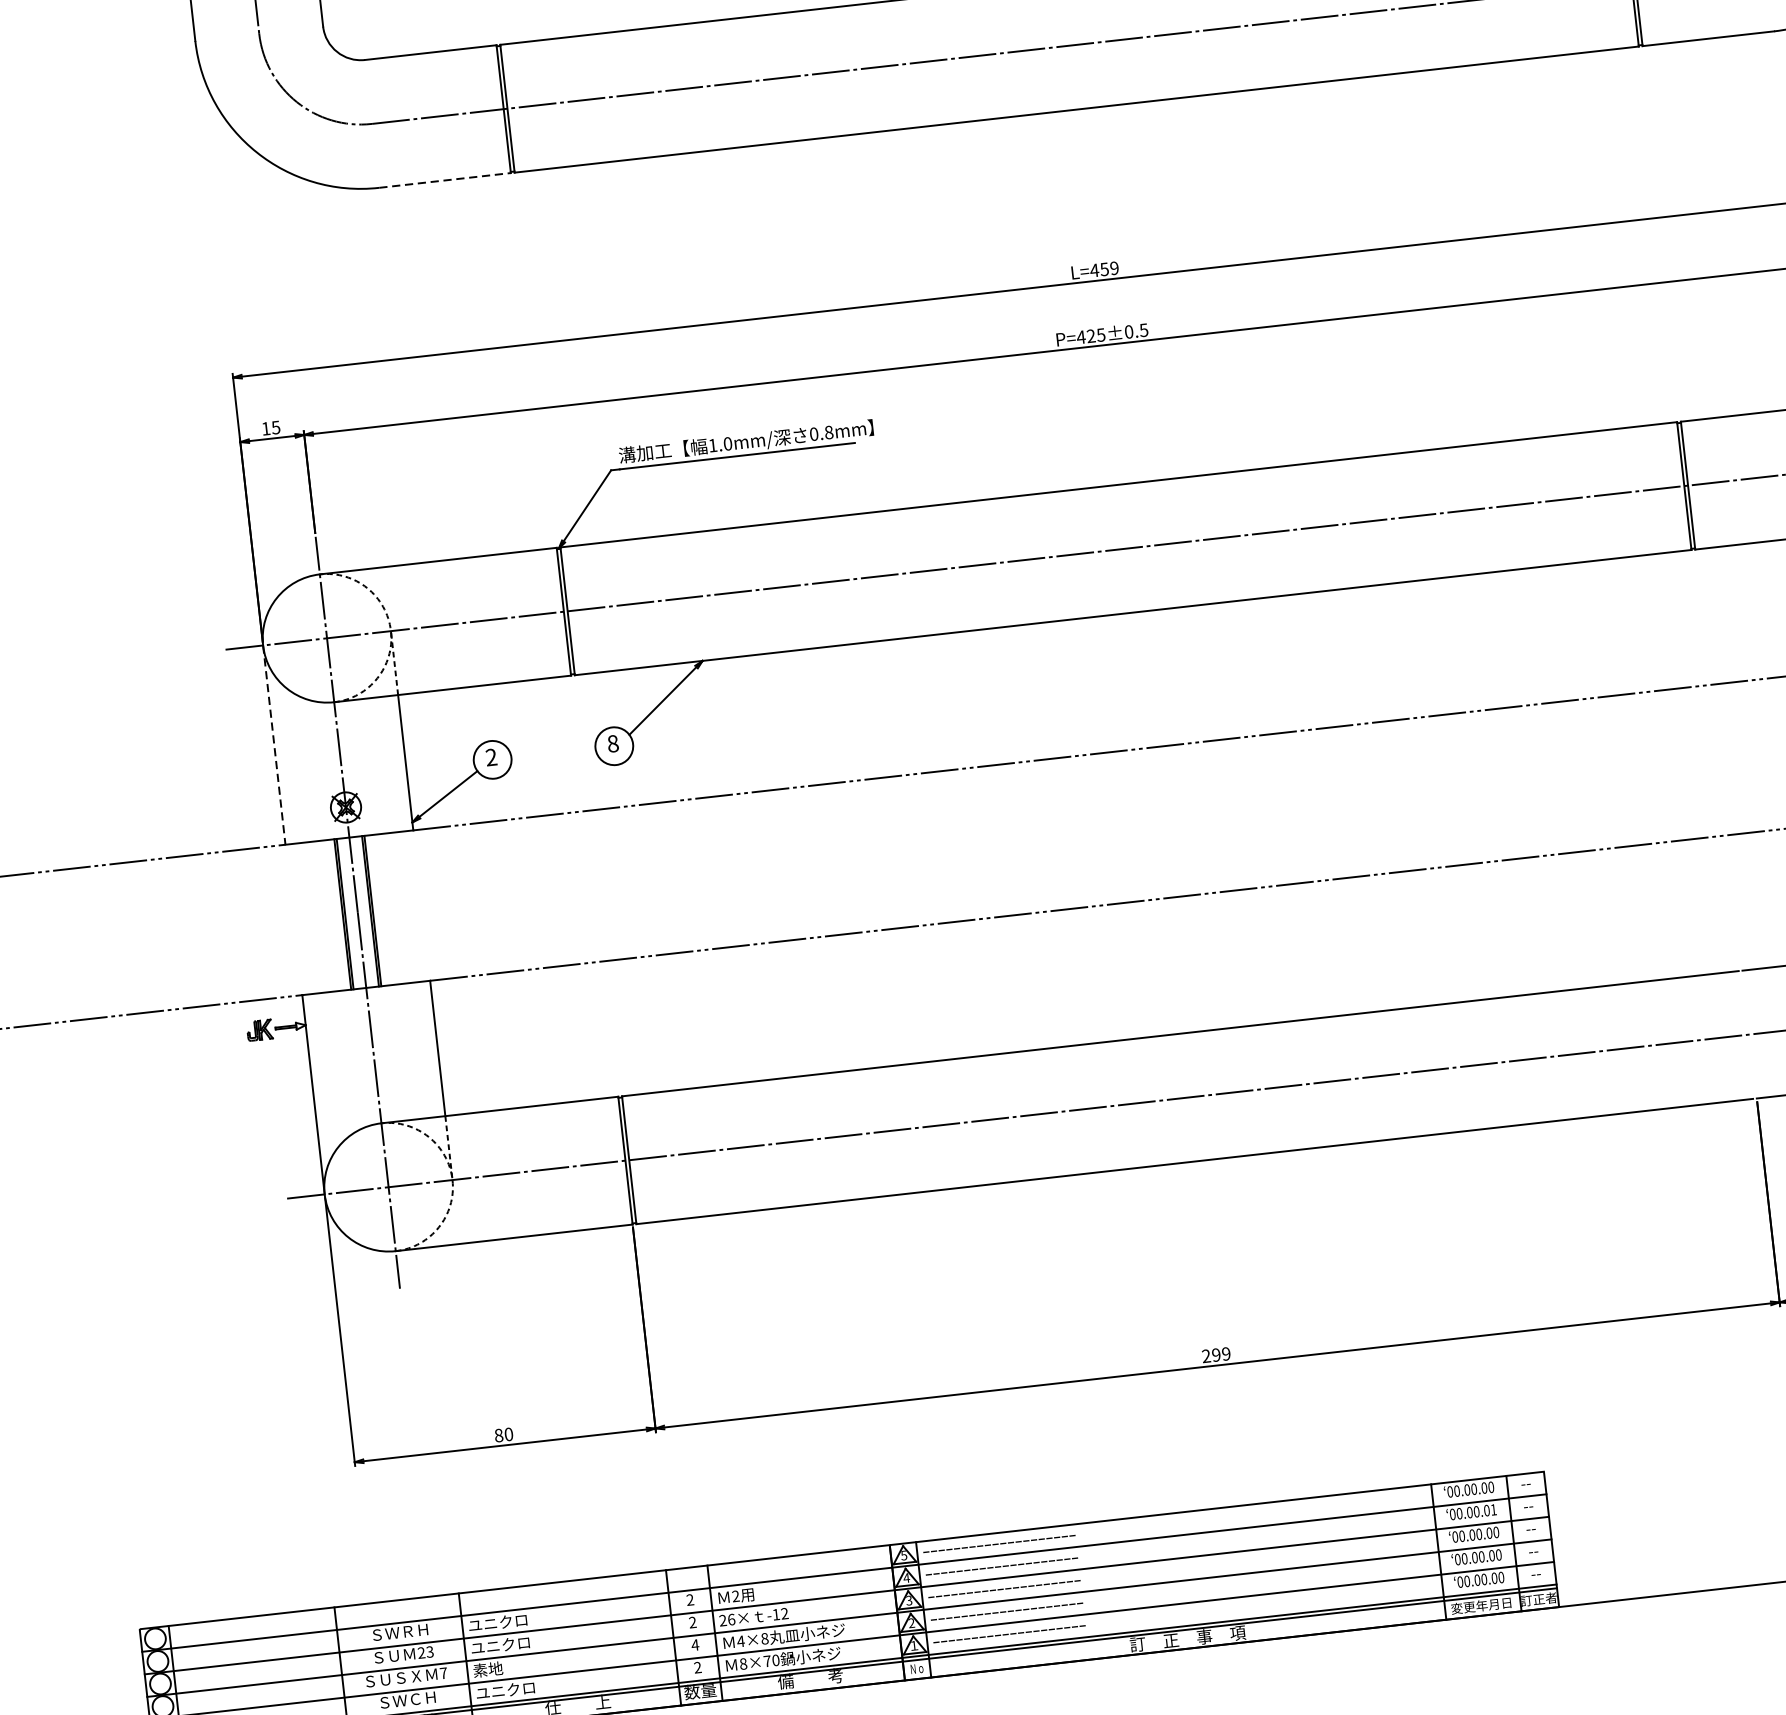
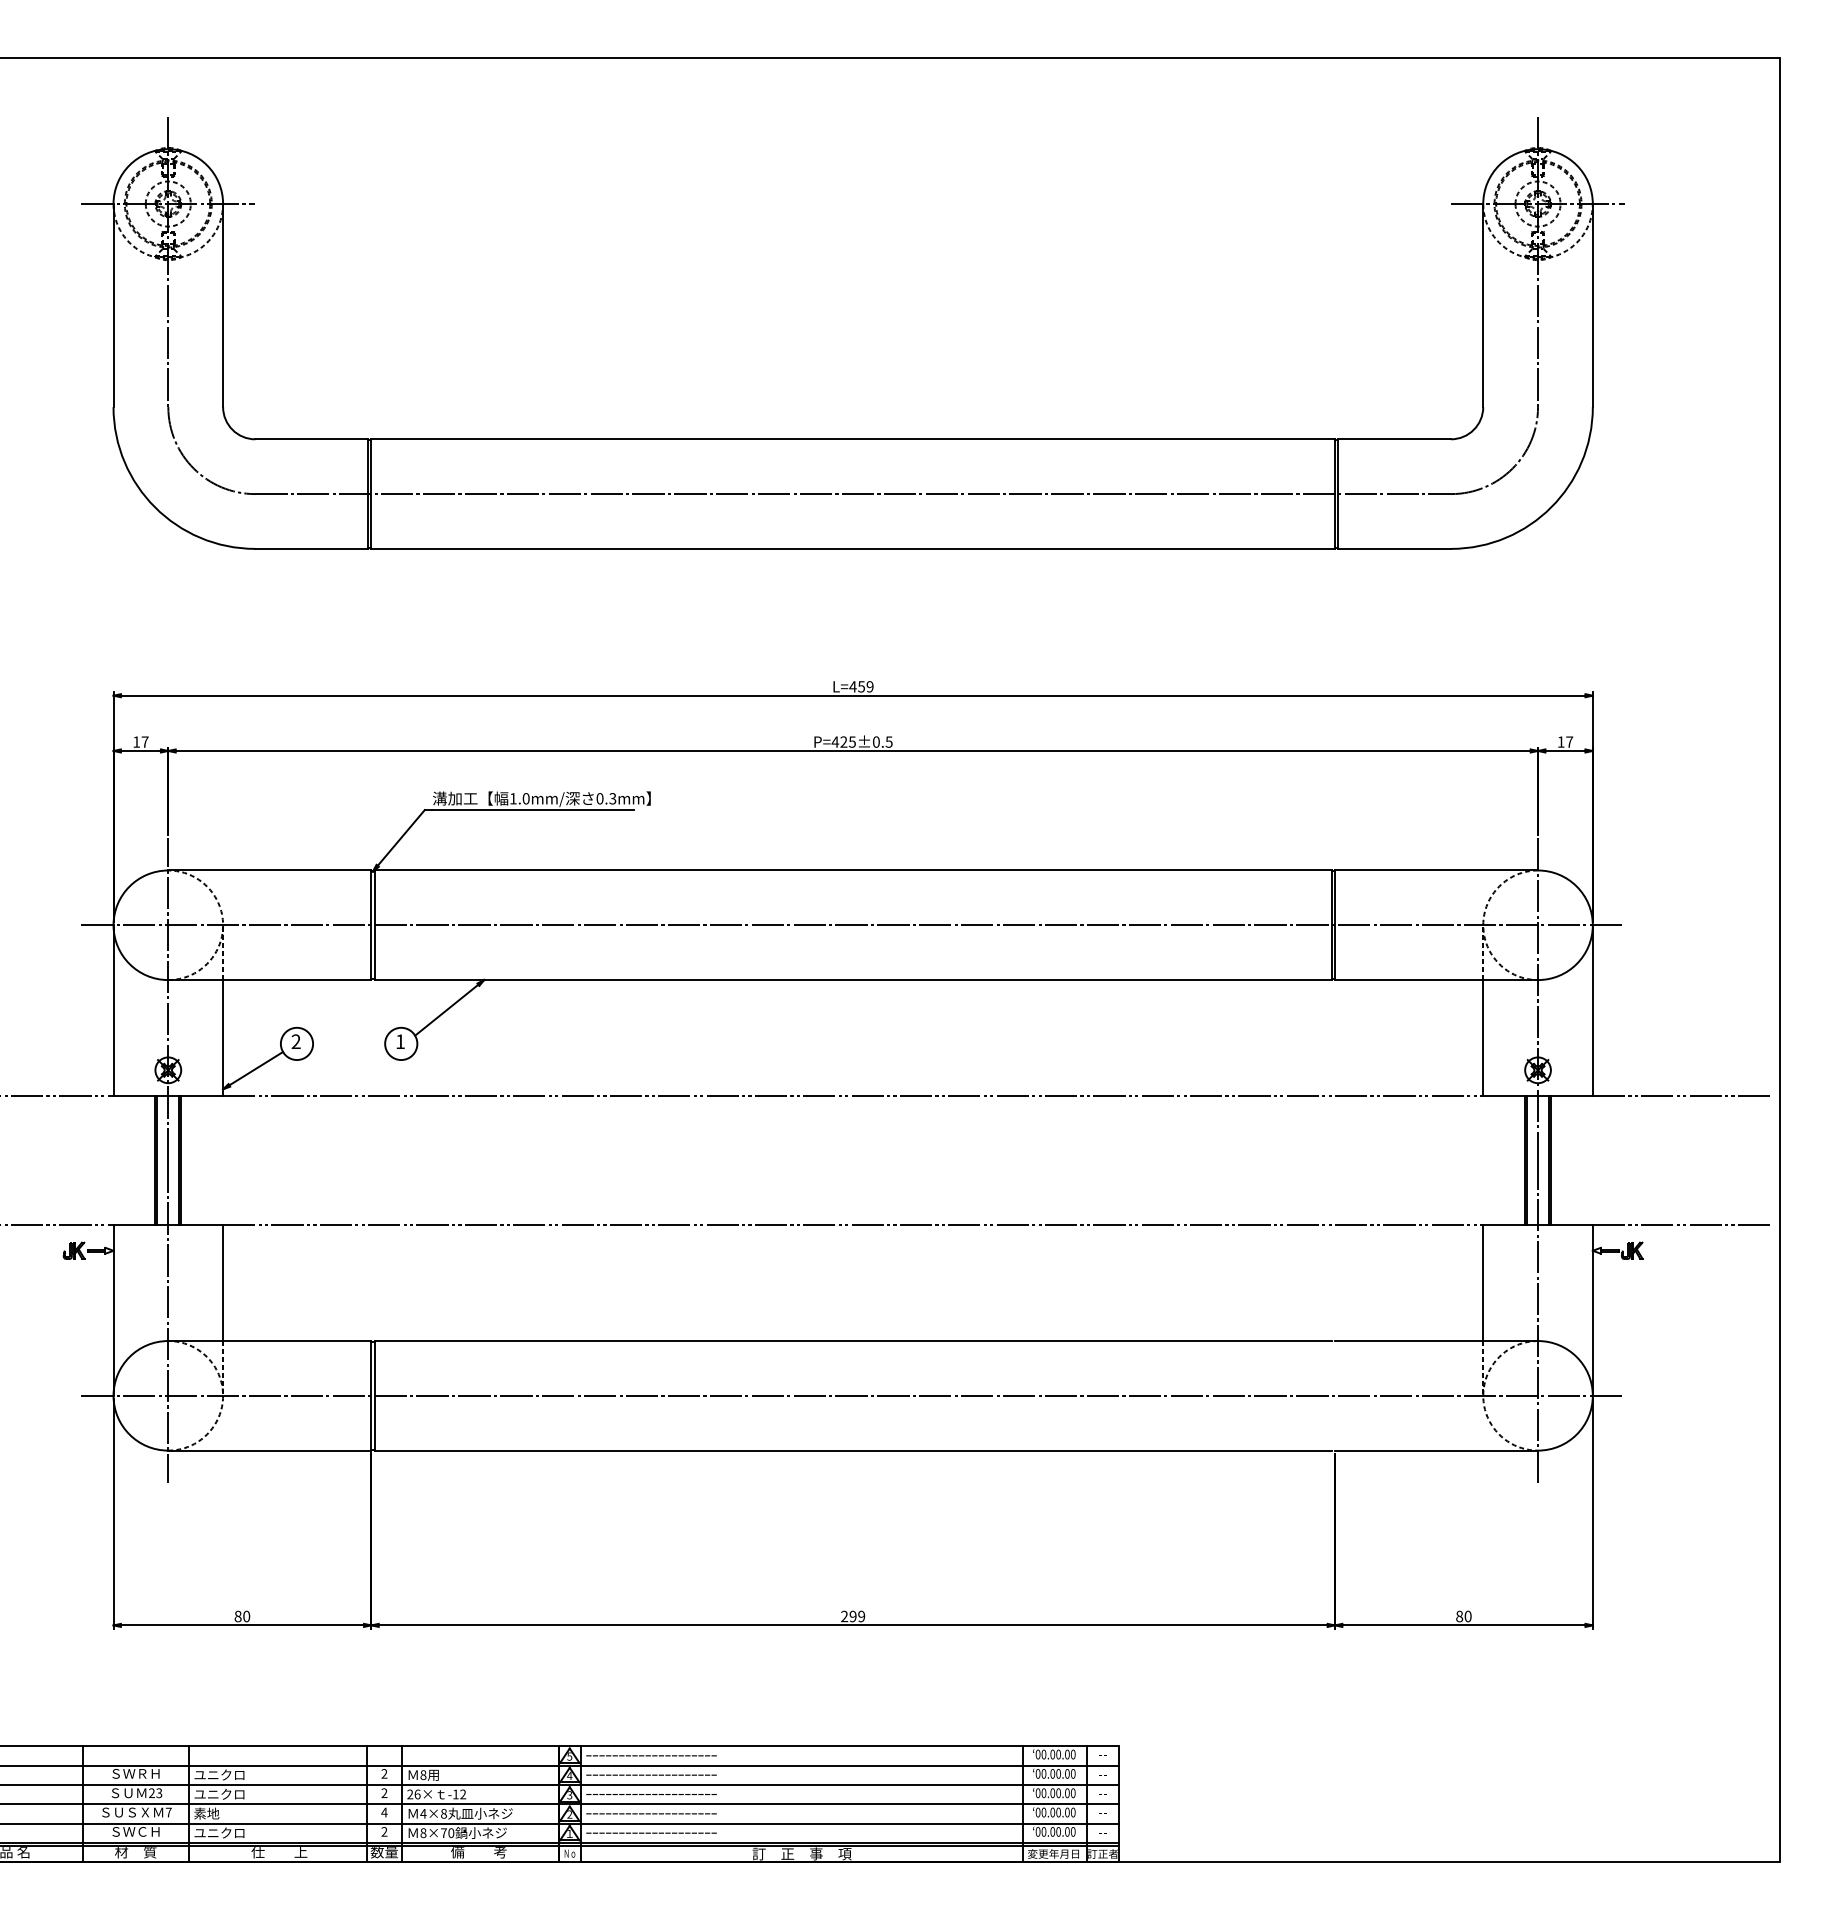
line: (445, 179) -> (312, 548), dashed -> solid
text: (275, 427) -> (144, 741), 15 -> 17
text: (828, 432) -> (612, 798), 0.8mm -> 0.3mm
text: (613, 743) -> (400, 1041), 8 -> 1
line: (274, 746) -> (113, 1011), dashed -> solid
text: (1494, 1509) -> (1073, 1773), 00.00.01 -> 00.00.00
text: (735, 1596) -> (423, 1775), 2 -> 8

